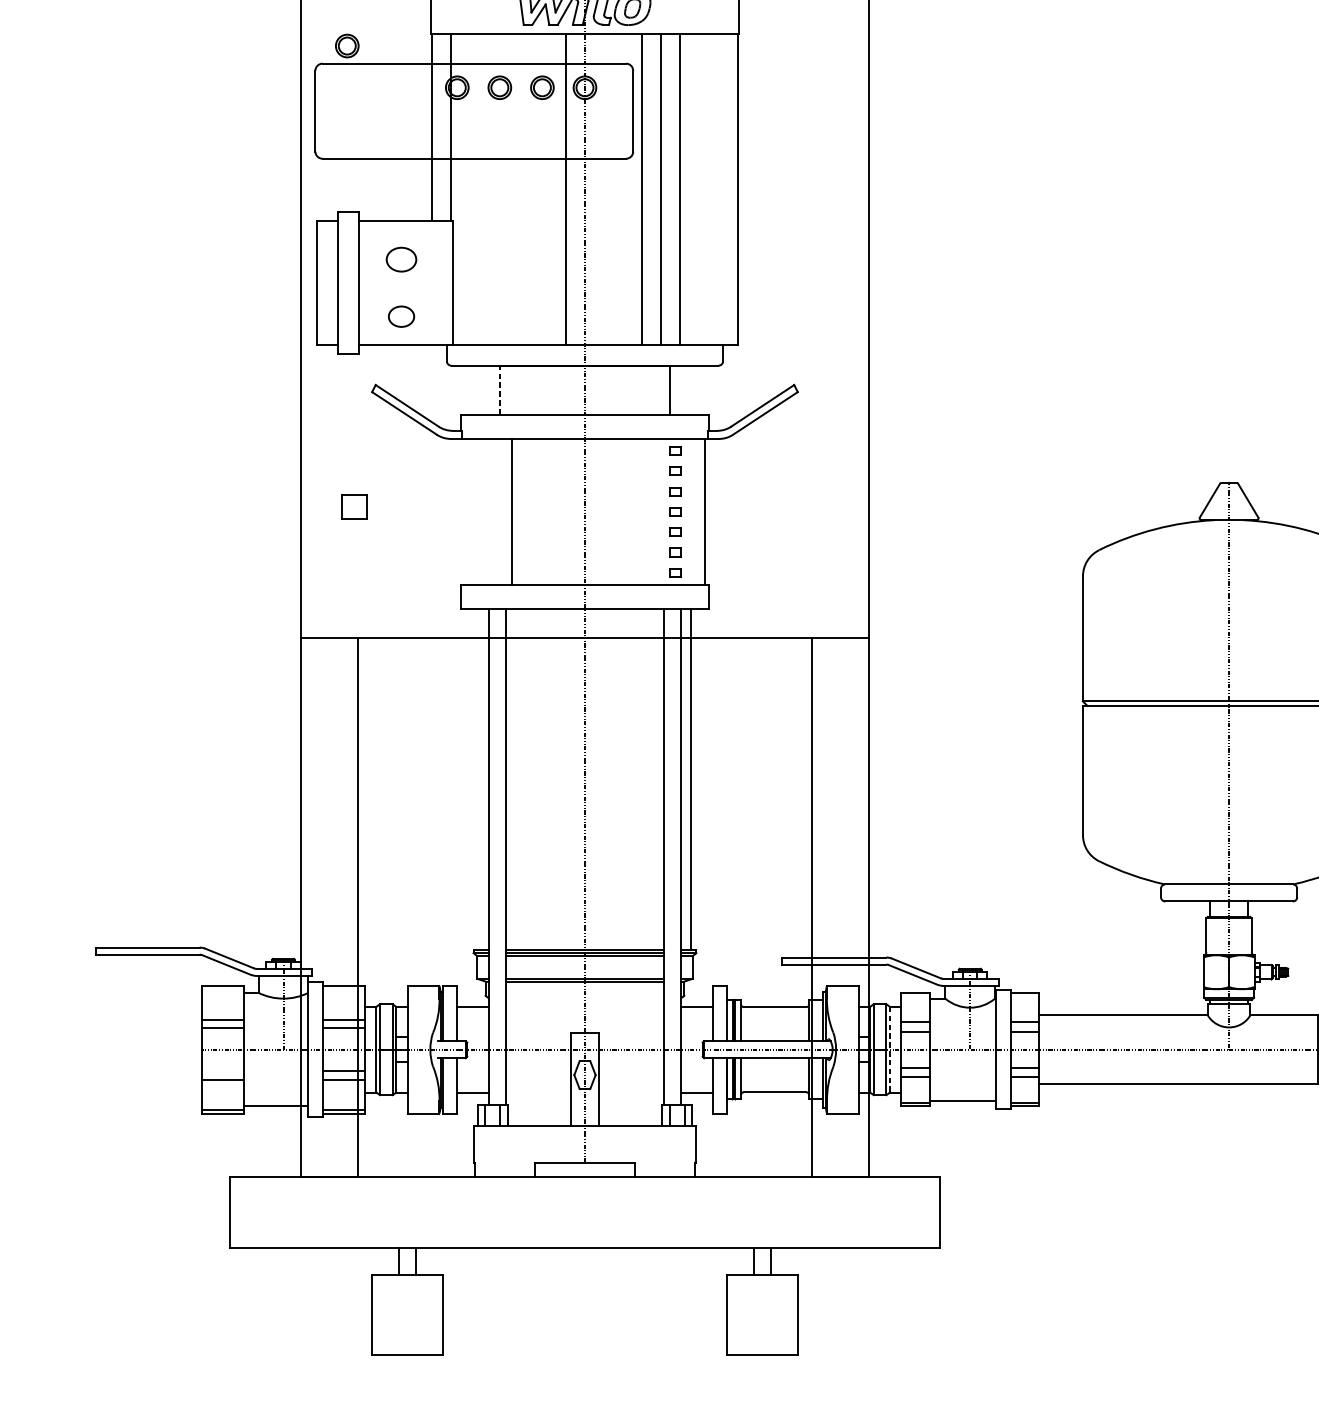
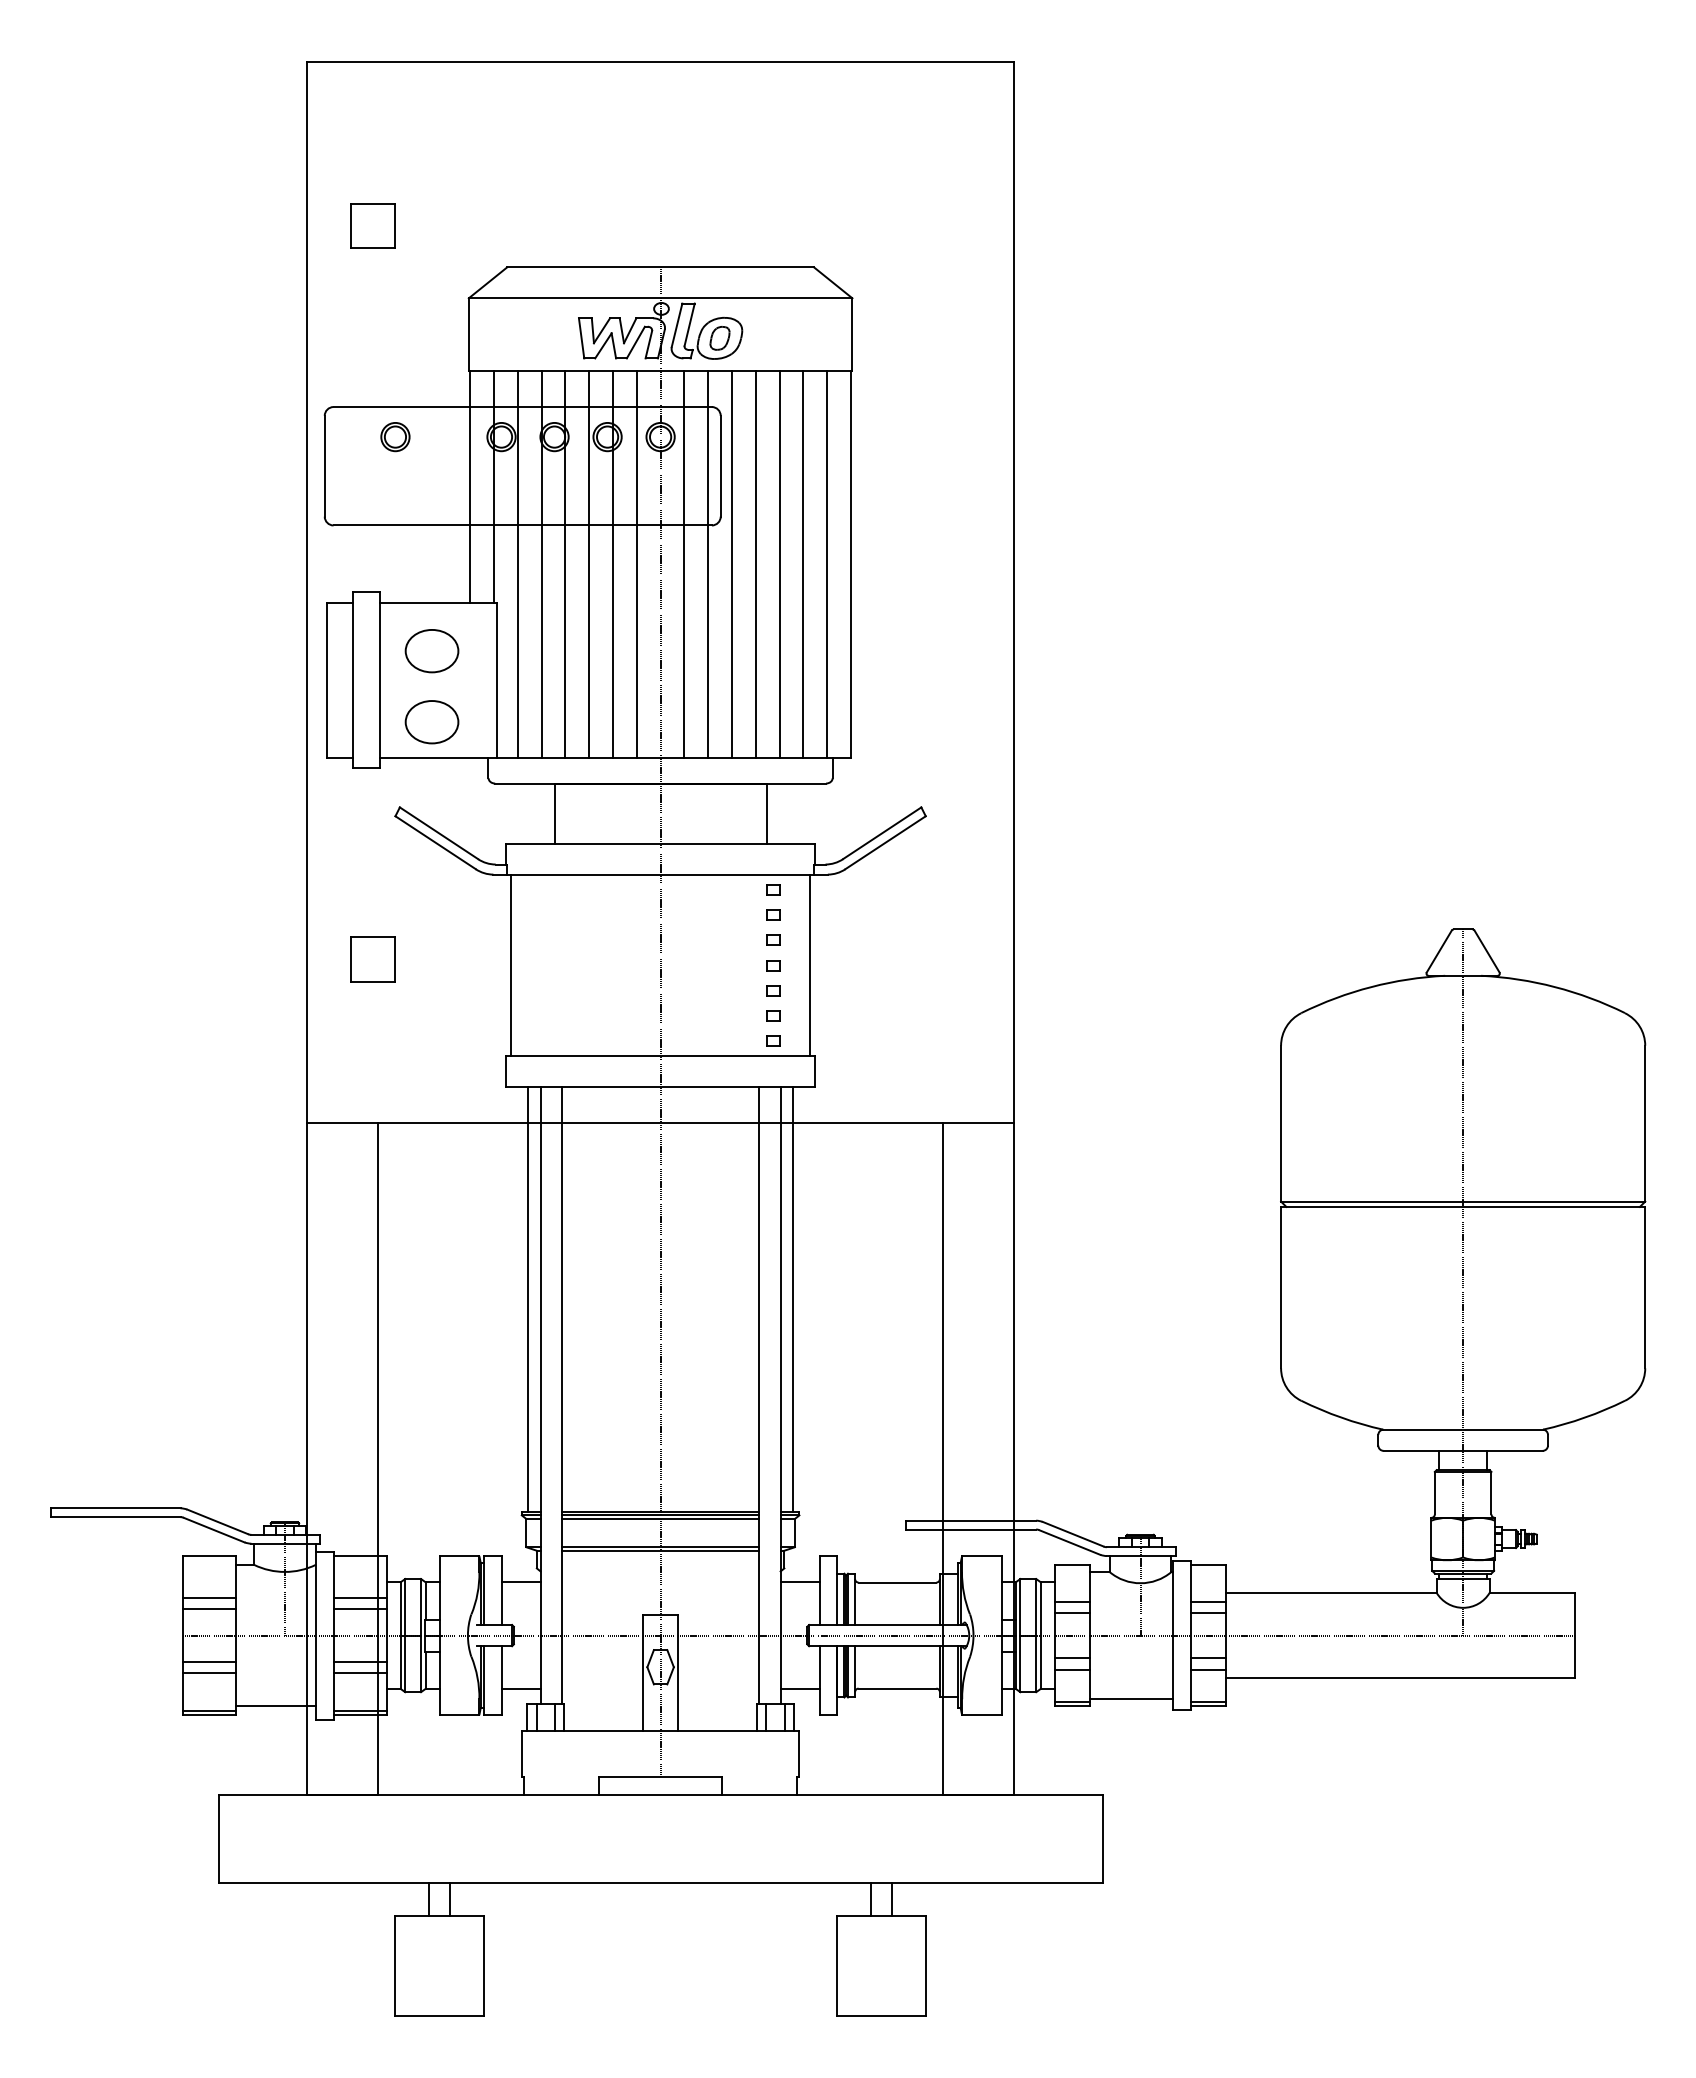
part: (347, 46) -> (395, 437), moved
line: (470, 189) -> (517, 563), added
line: (489, 189) -> (541, 563), added
line: (508, 189) -> (565, 563), added
line: (527, 189) -> (589, 563), added
line: (547, 189) -> (613, 563), added
line: (604, 189) -> (684, 563), added
line: (623, 189) -> (708, 563), added
line: (699, 189) -> (803, 563), added
line: (718, 189) -> (827, 563), added
part: (401, 259) -> (431, 651), size x1.43
part: (401, 316) -> (431, 722), size x1.67
line: (499, 389) -> (554, 813), dashed -> solid
part: (353, 507) -> (372, 959), size x1.43
line: (511, 511) -> (511, 965), moved
line: (478, 779) -> (528, 1298), added
line: (889, 1050) -> (1040, 1636), dashed -> solid
line: (222, 1071) -> (209, 1662), added

